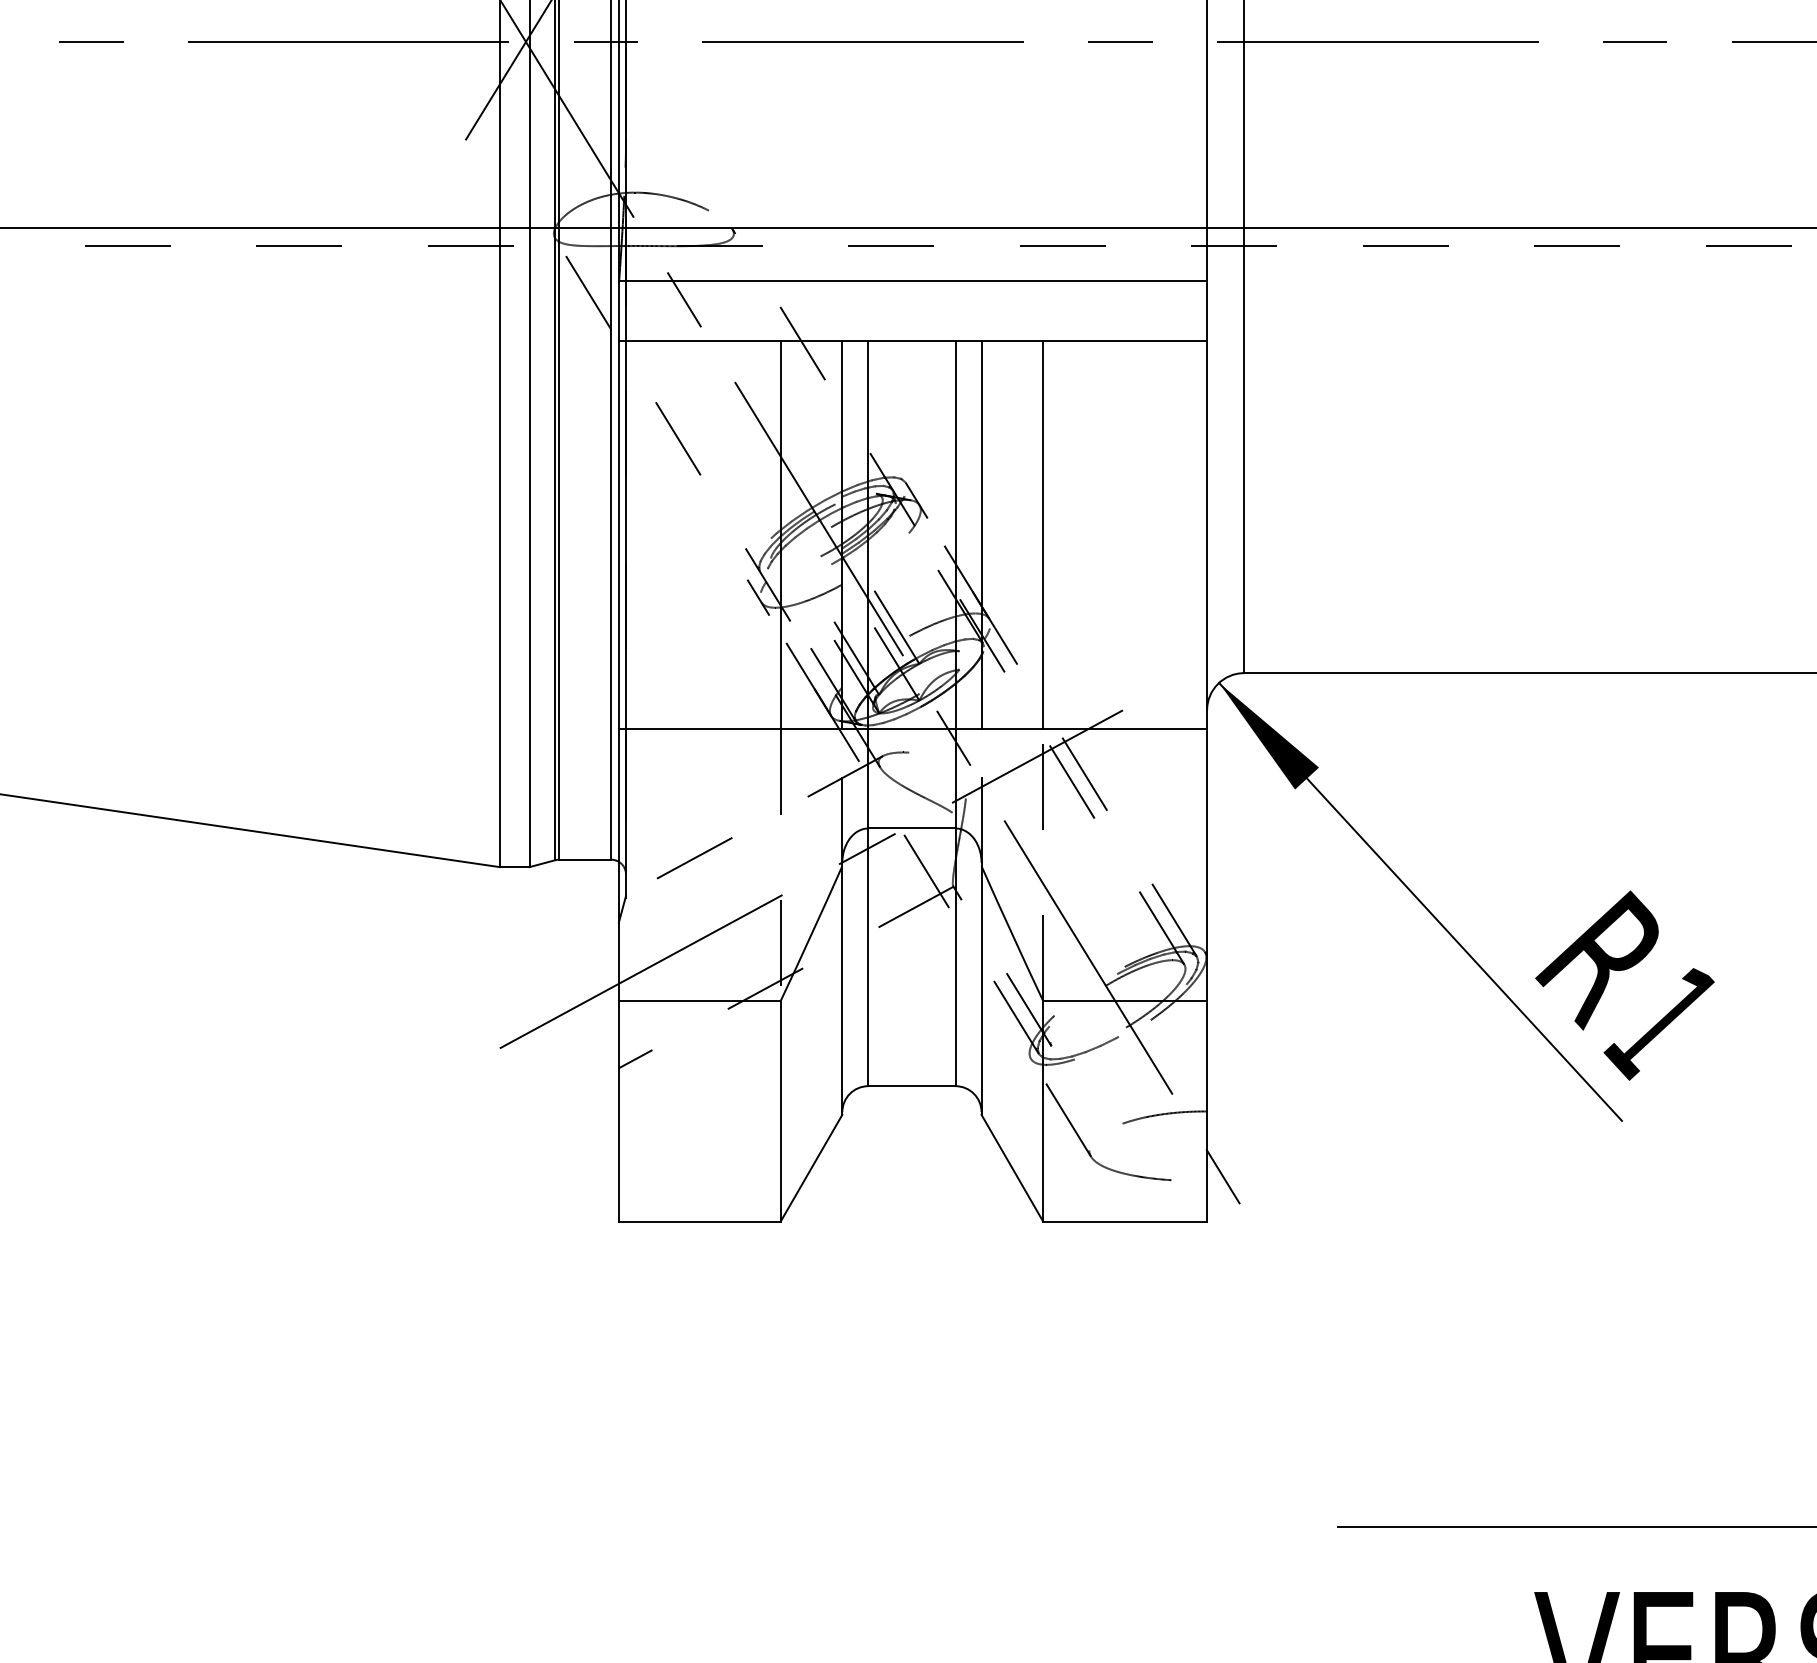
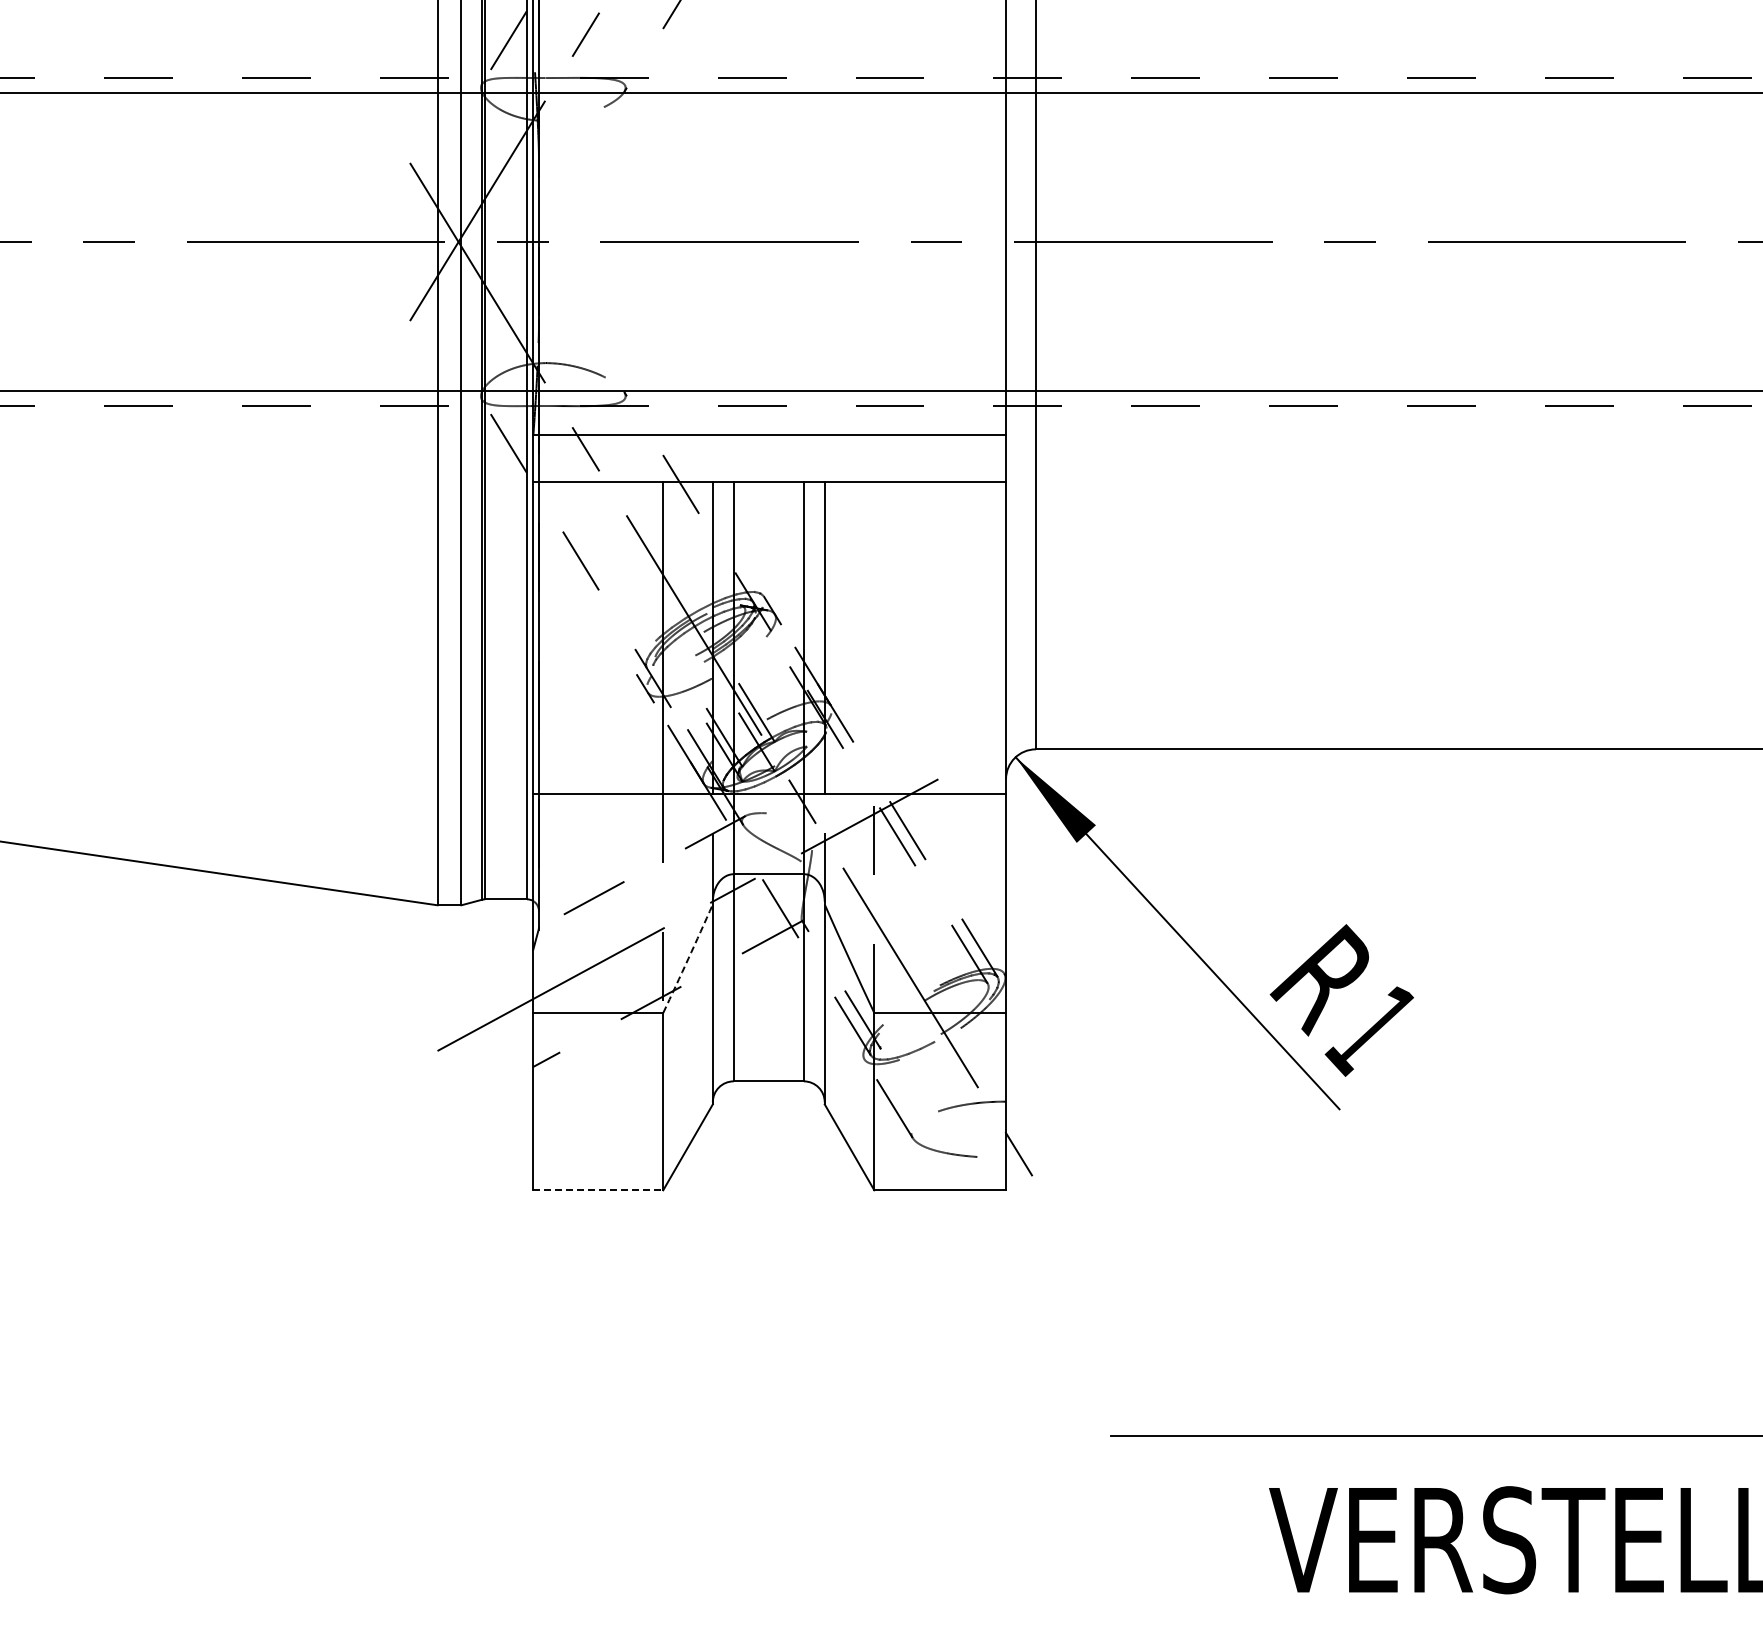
line: (1043, 535) -> (874, 638), removed
arc: (812, 933) -> (688, 958), solid -> dashed
line: (700, 1221) -> (598, 1190), solid -> dashed

